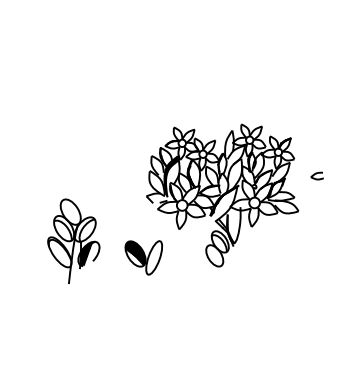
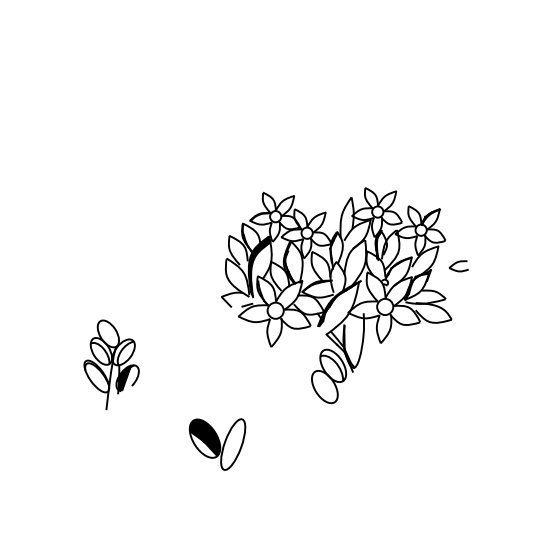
part: (316, 175) -> (457, 265), moved
part: (73, 240) -> (111, 363), size x0.7
part: (143, 257) -> (217, 443), moved

